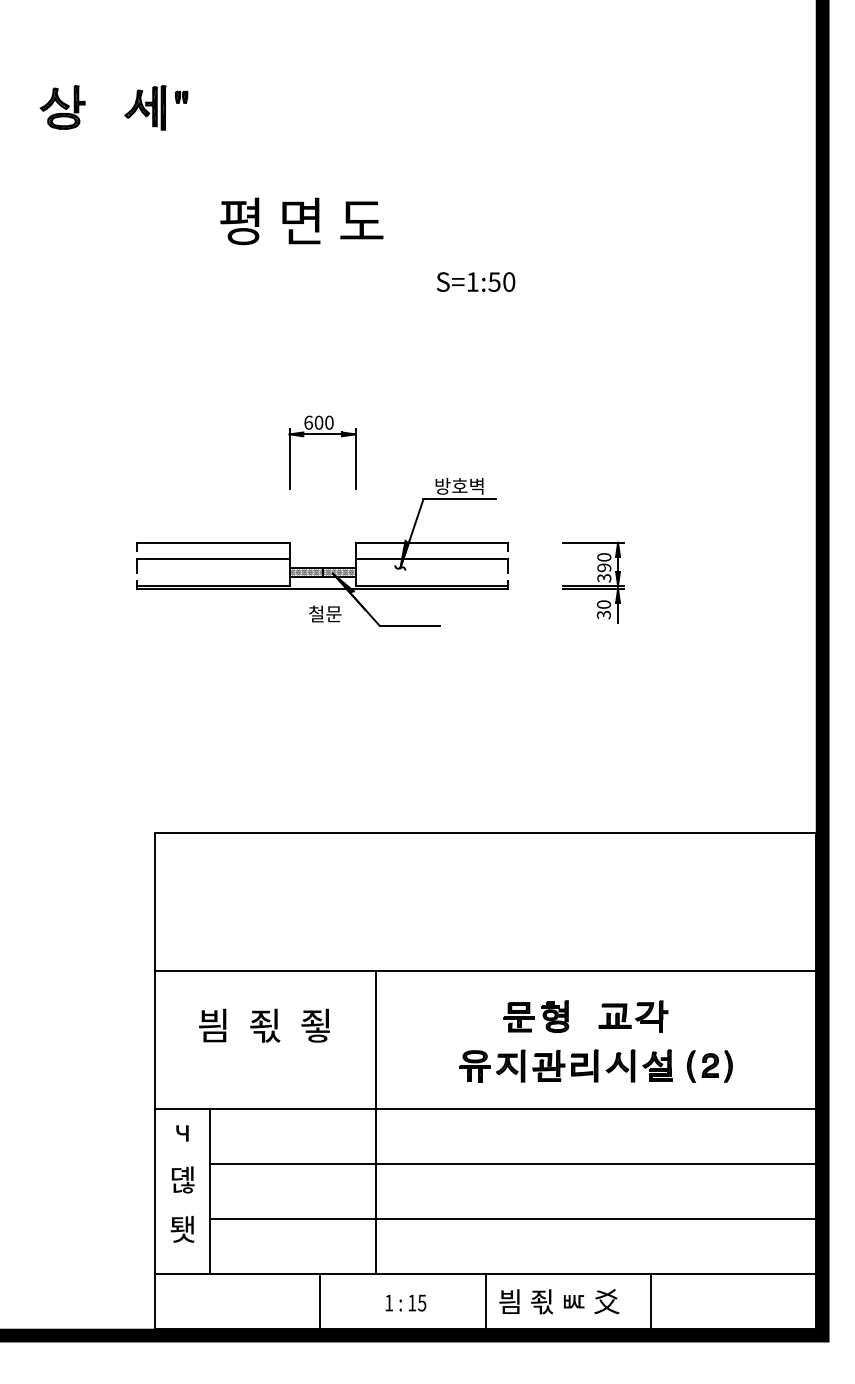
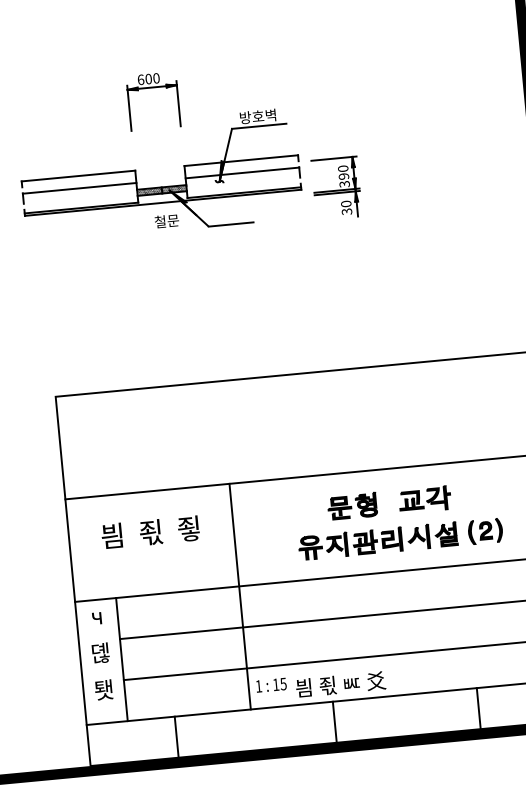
part: (593, 582) -> (336, 188), moved
line: (320, 1300) -> (176, 736), moved
line: (650, 1300) -> (478, 708), moved
text: (559, 1301) -> (340, 684), moved
text: (405, 1302) -> (271, 684), moved

